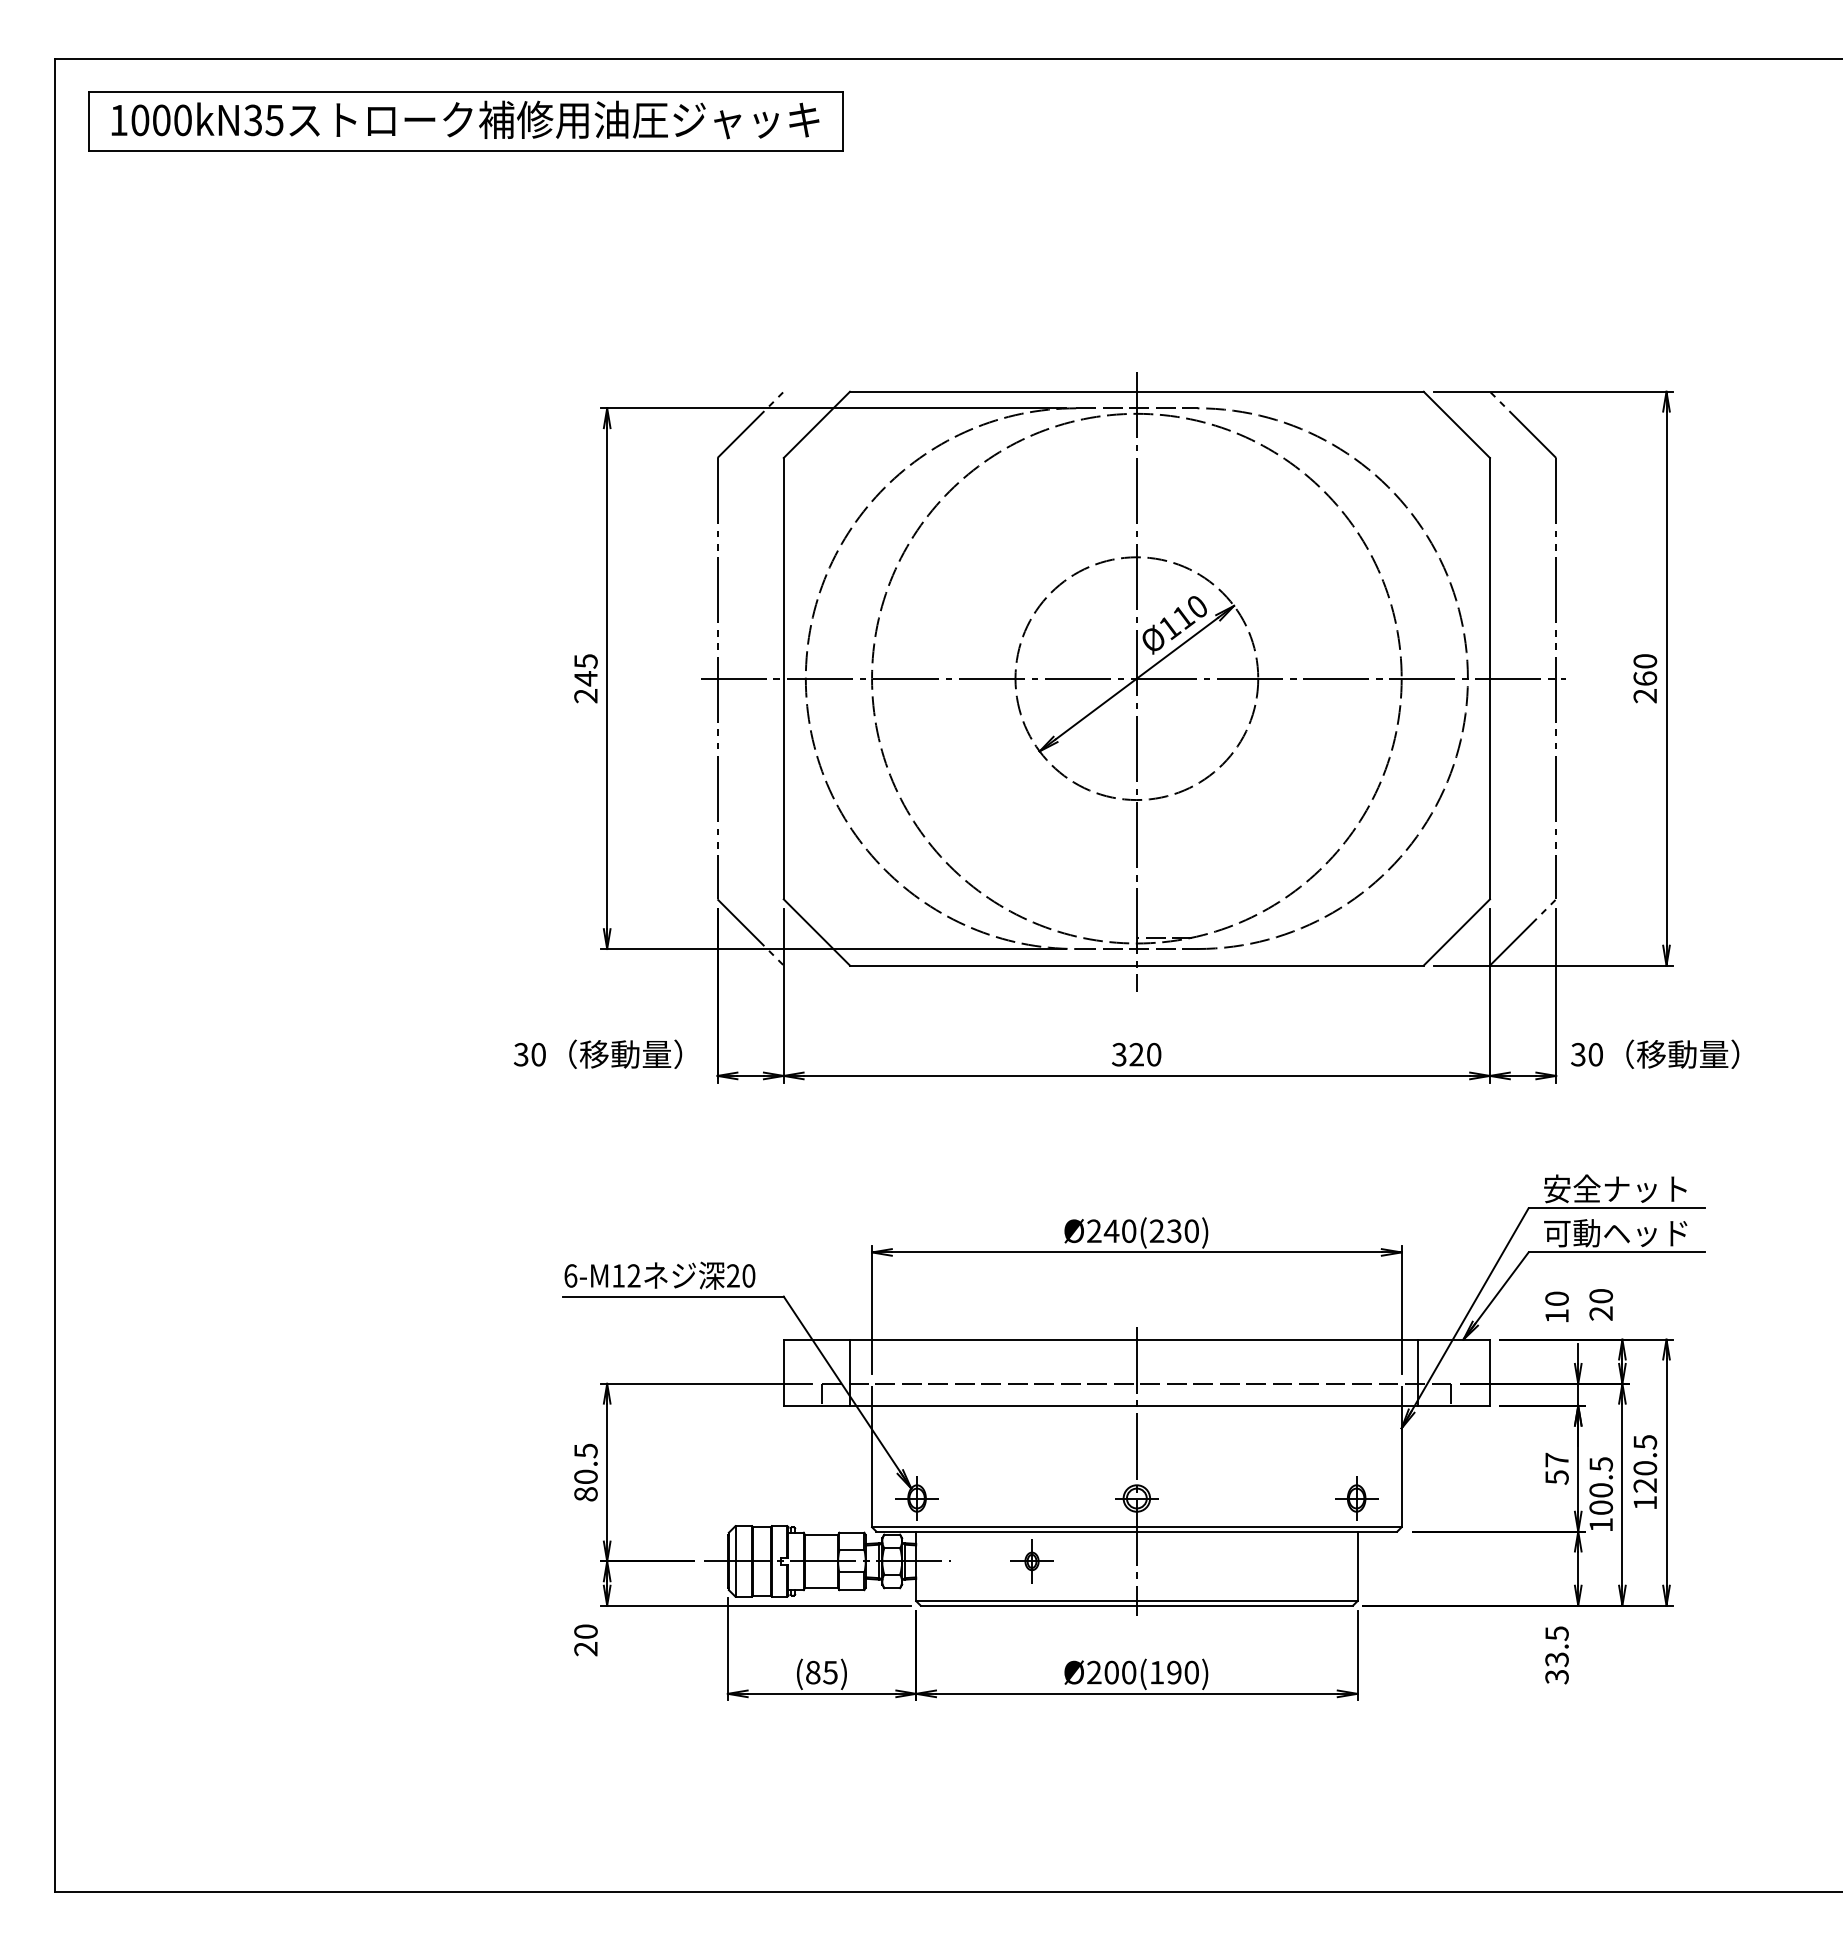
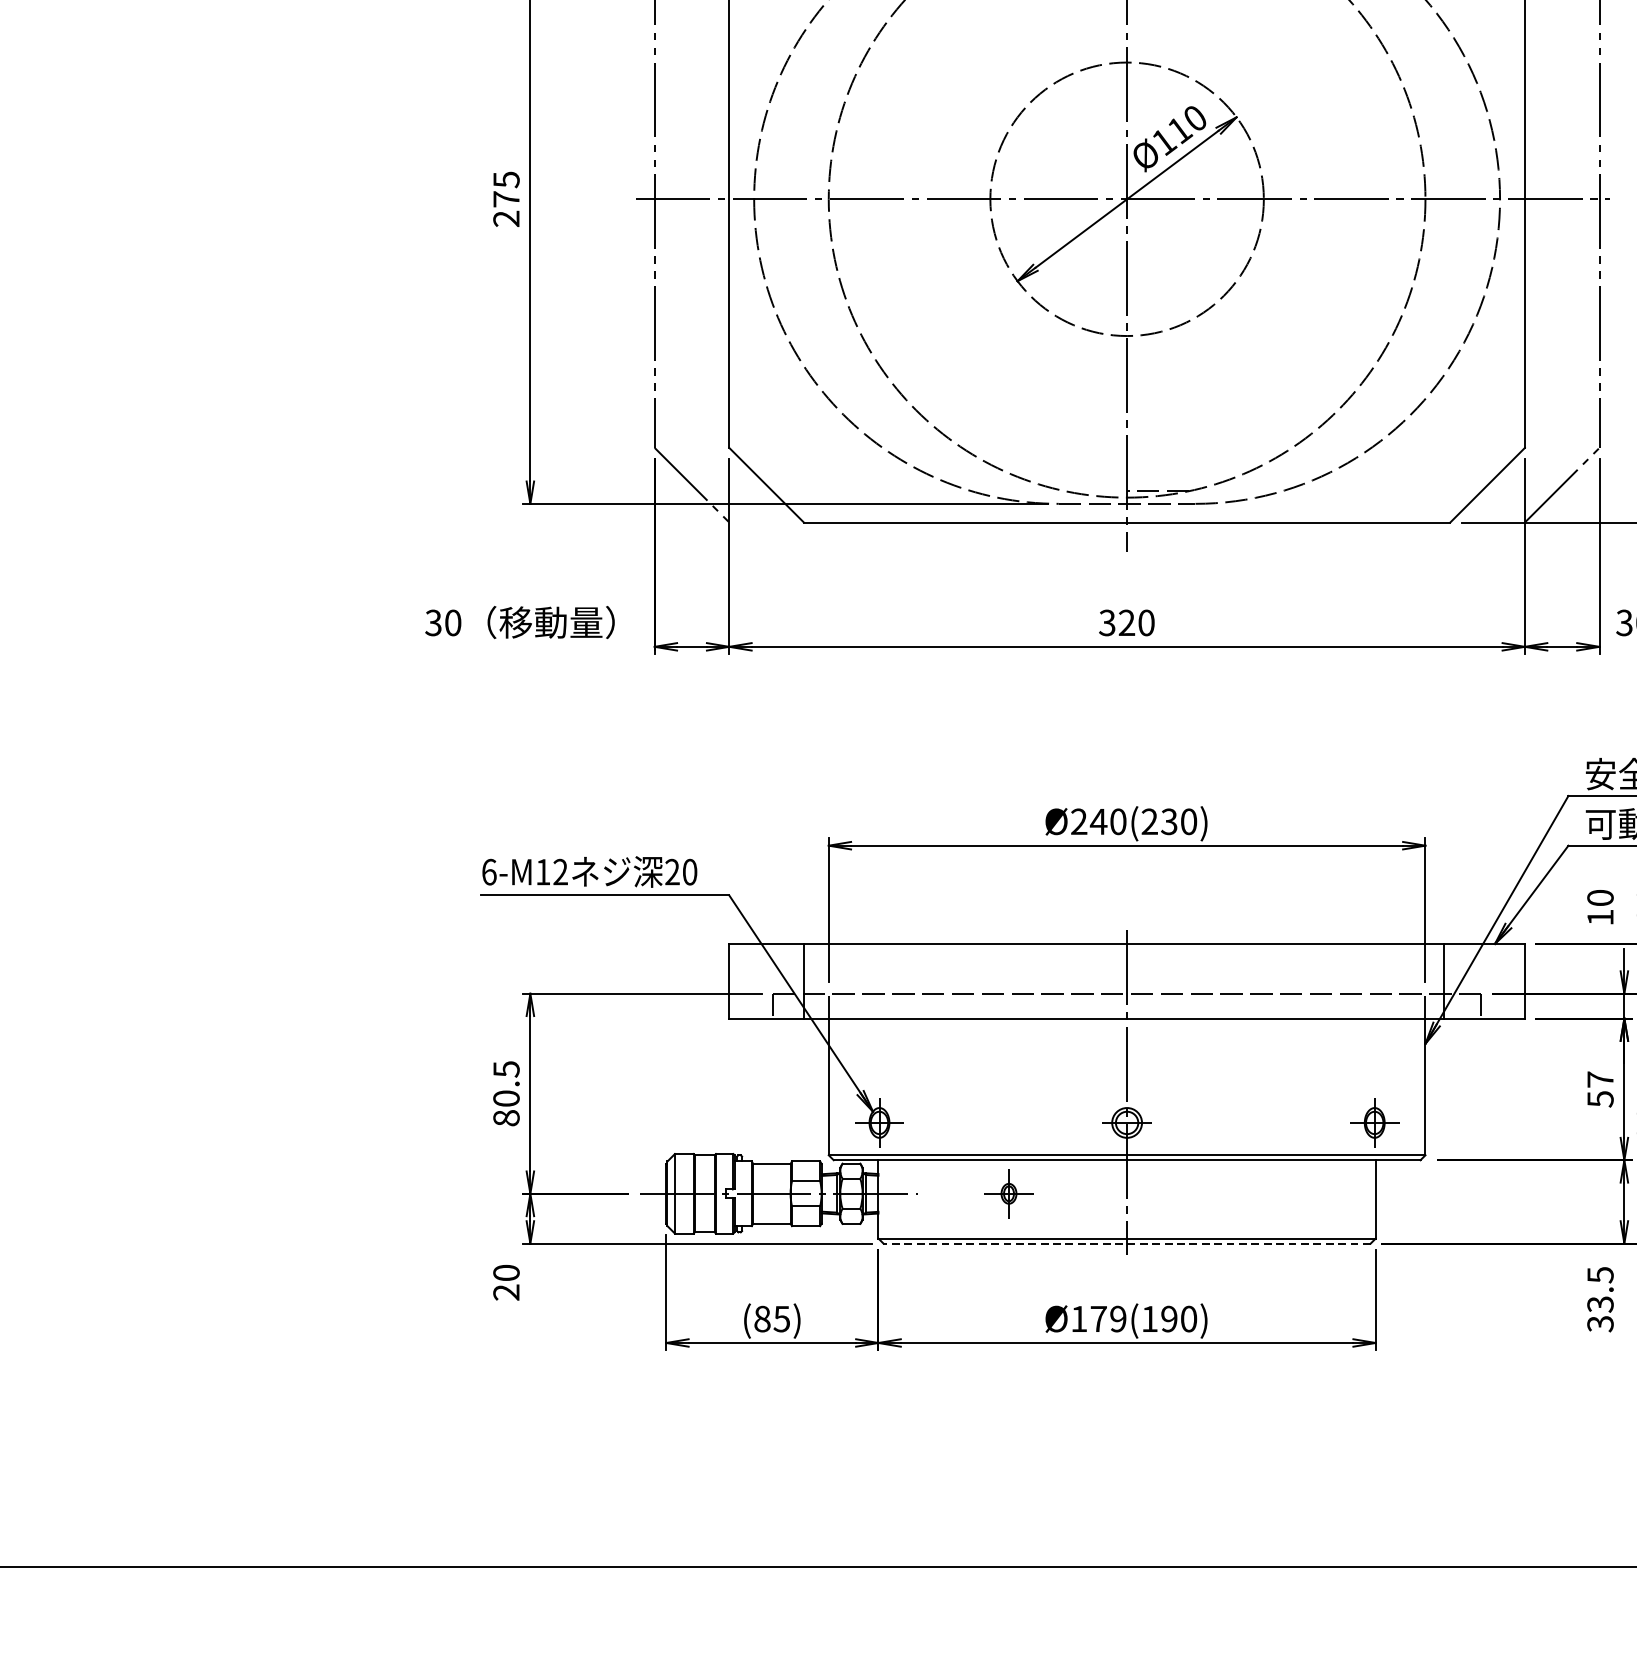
text: (585, 678) -> (505, 199), 245 -> 275
line: (1136, 1605) -> (1126, 1243), solid -> dashed
text: (1111, 1672) -> (1098, 1318), Ø200(190) -> Ø179(190)

